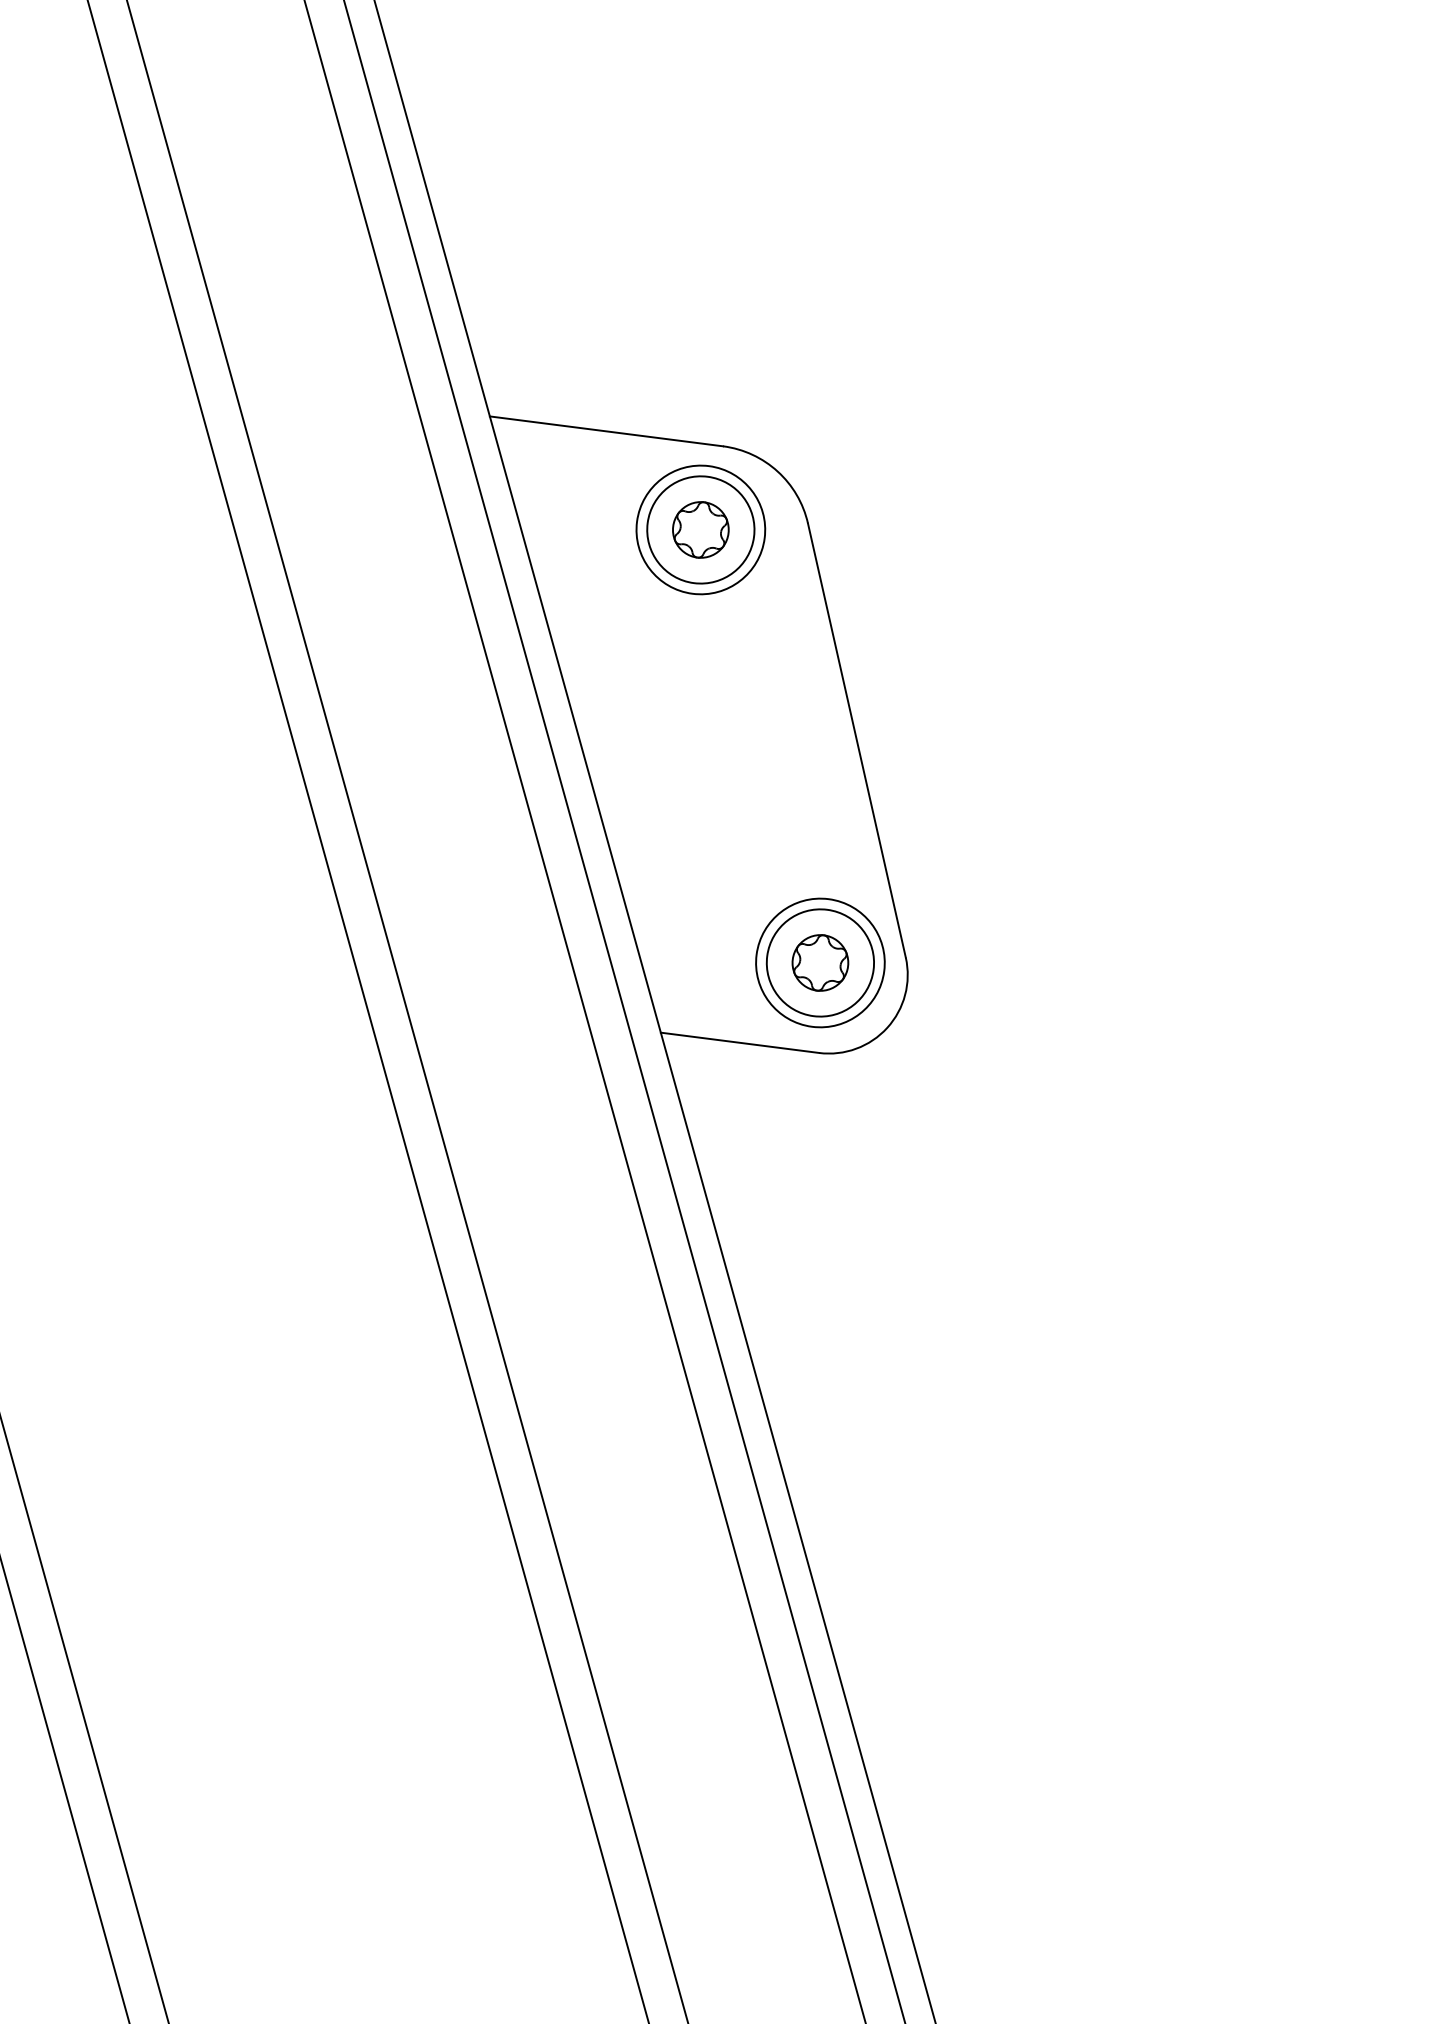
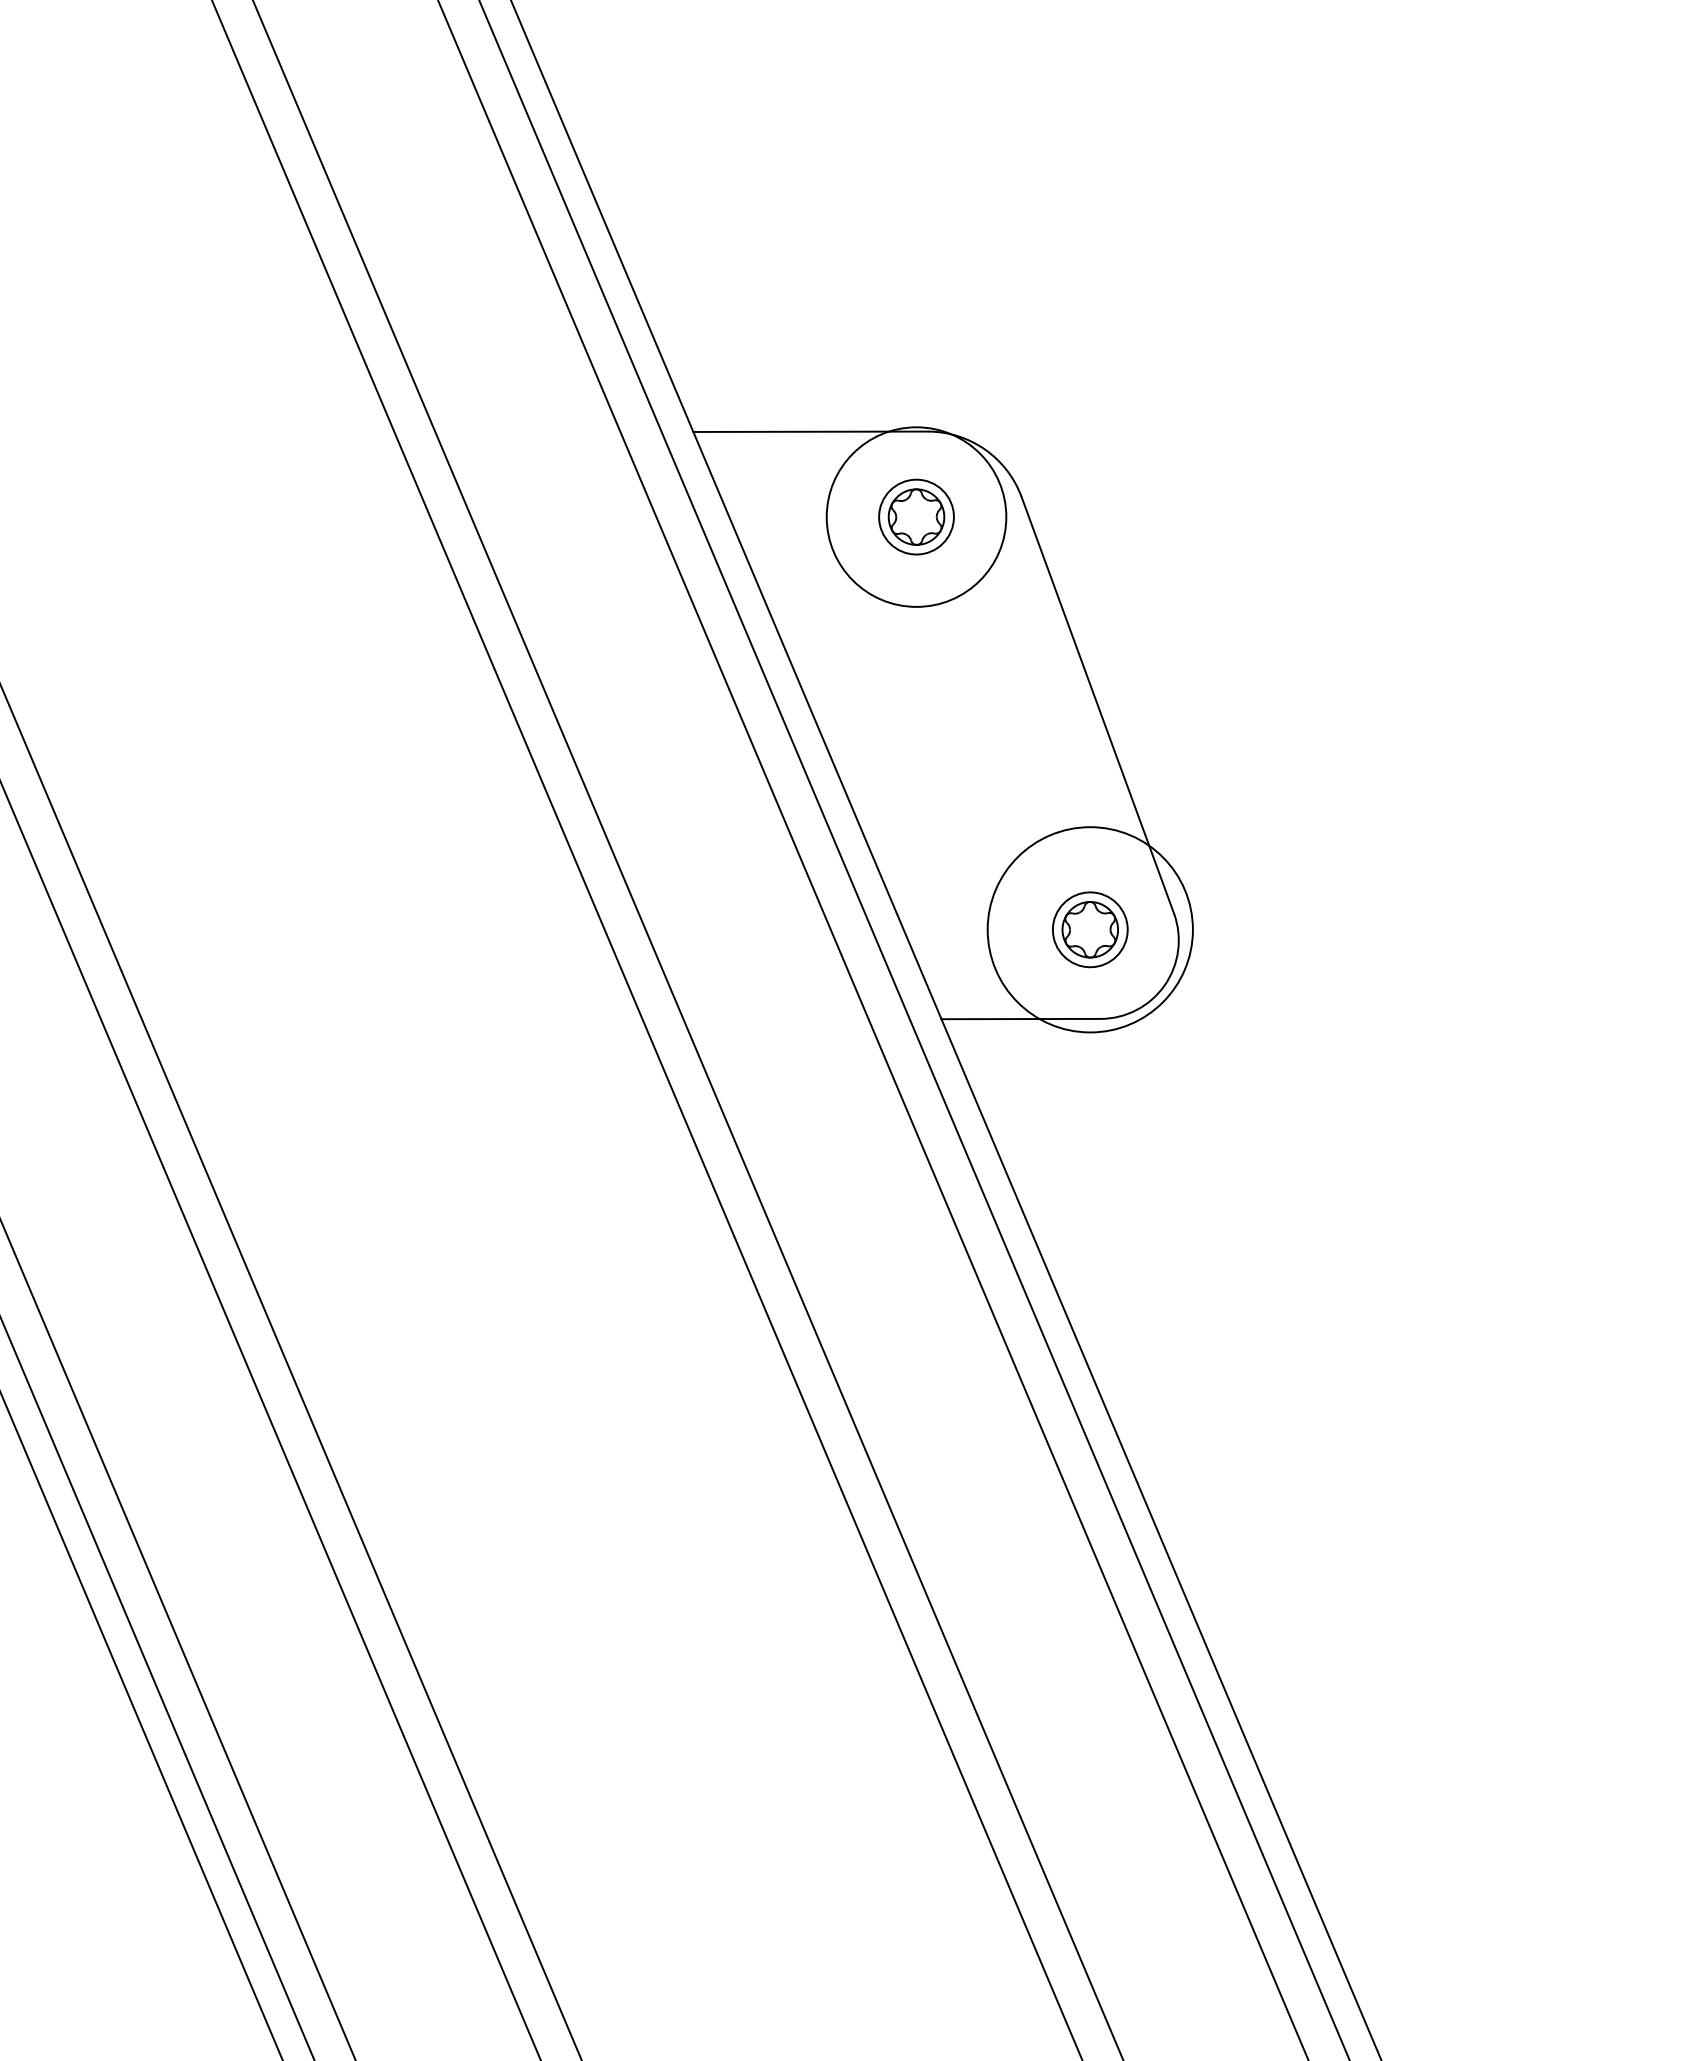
circle: (700, 529) -> (916, 516), size x0.7
circle: (700, 529) -> (916, 516), size x1.4
circle: (819, 962) -> (1089, 929), size x0.7
circle: (820, 962) -> (1090, 929), size x1.6

